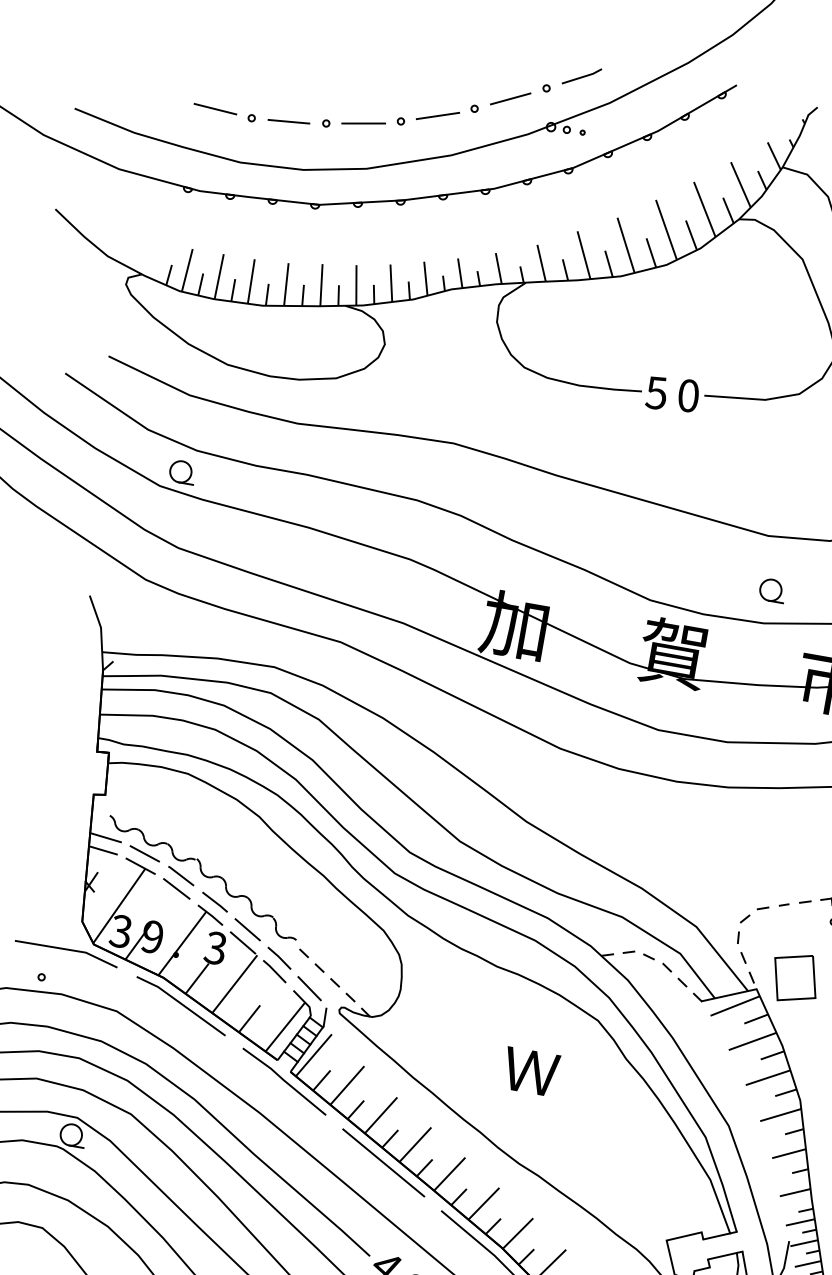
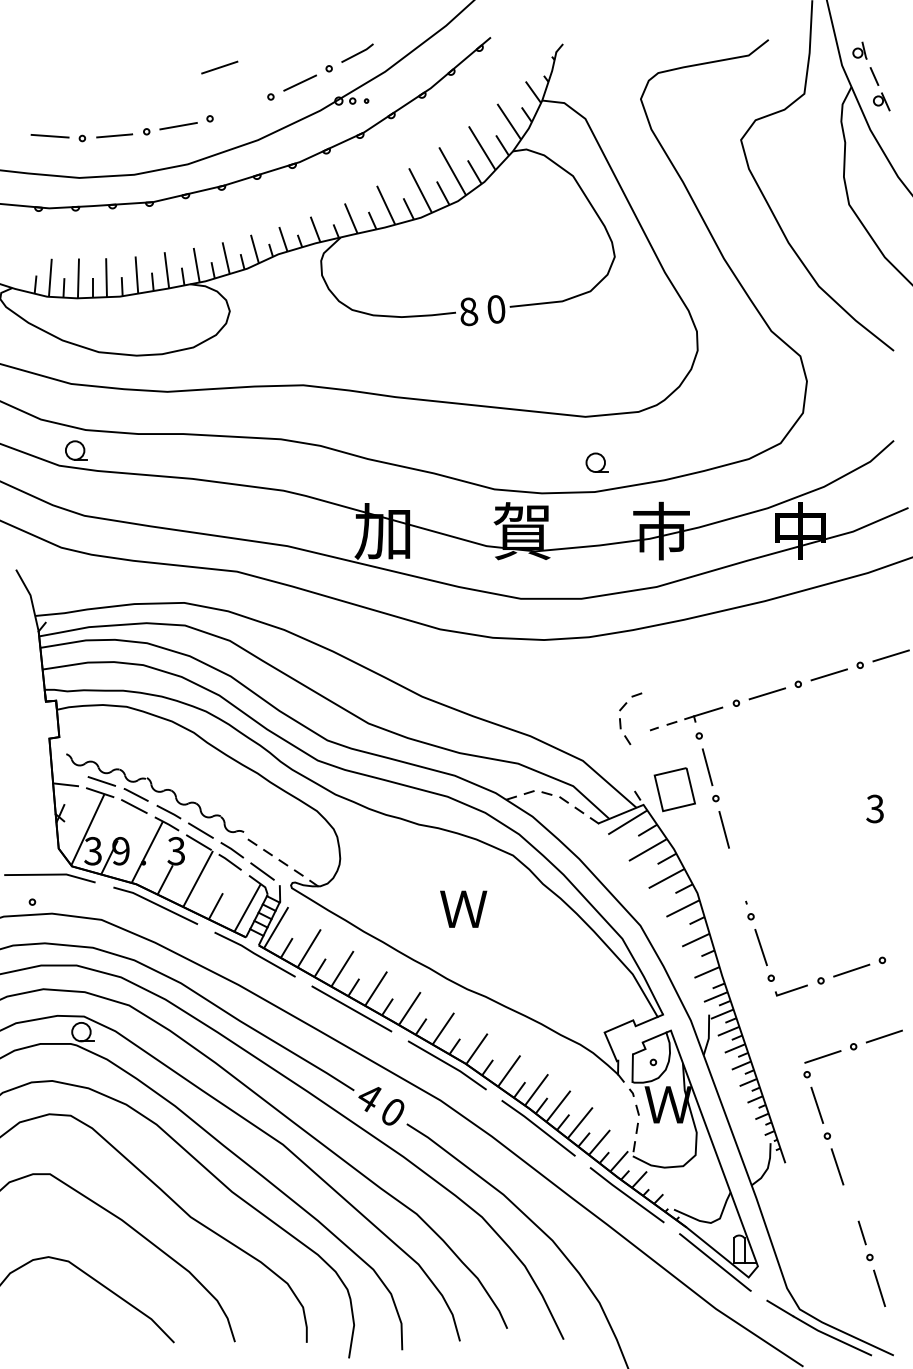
line: (437, 115) -> (219, 67), moved
text: (657, 392) -> (469, 311), 5 -> 8
line: (105, 837) -> (65, 773), removed
part: (740, 935) -> (621, 721), moved

